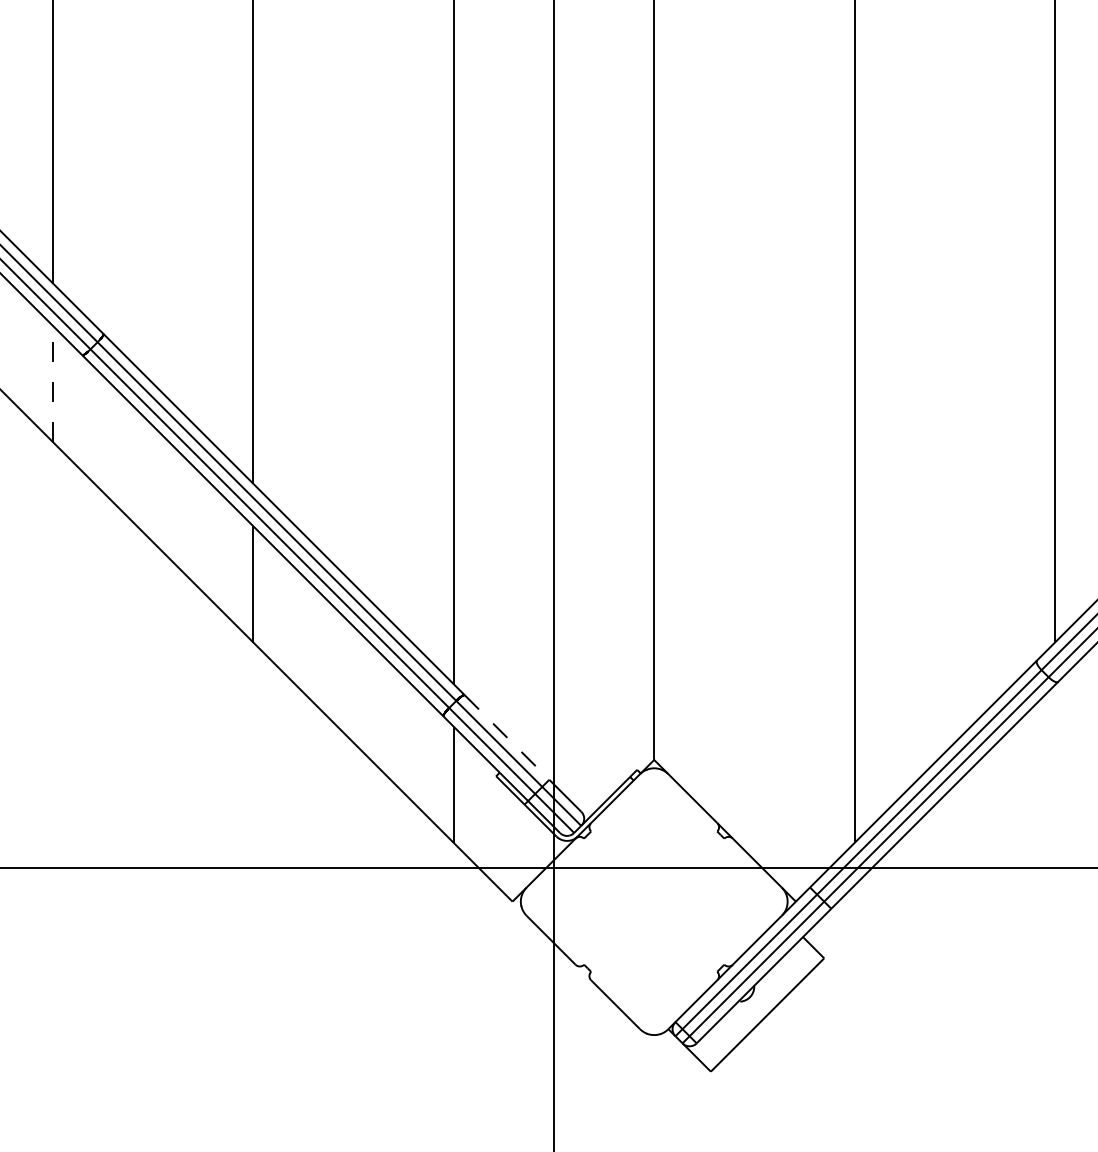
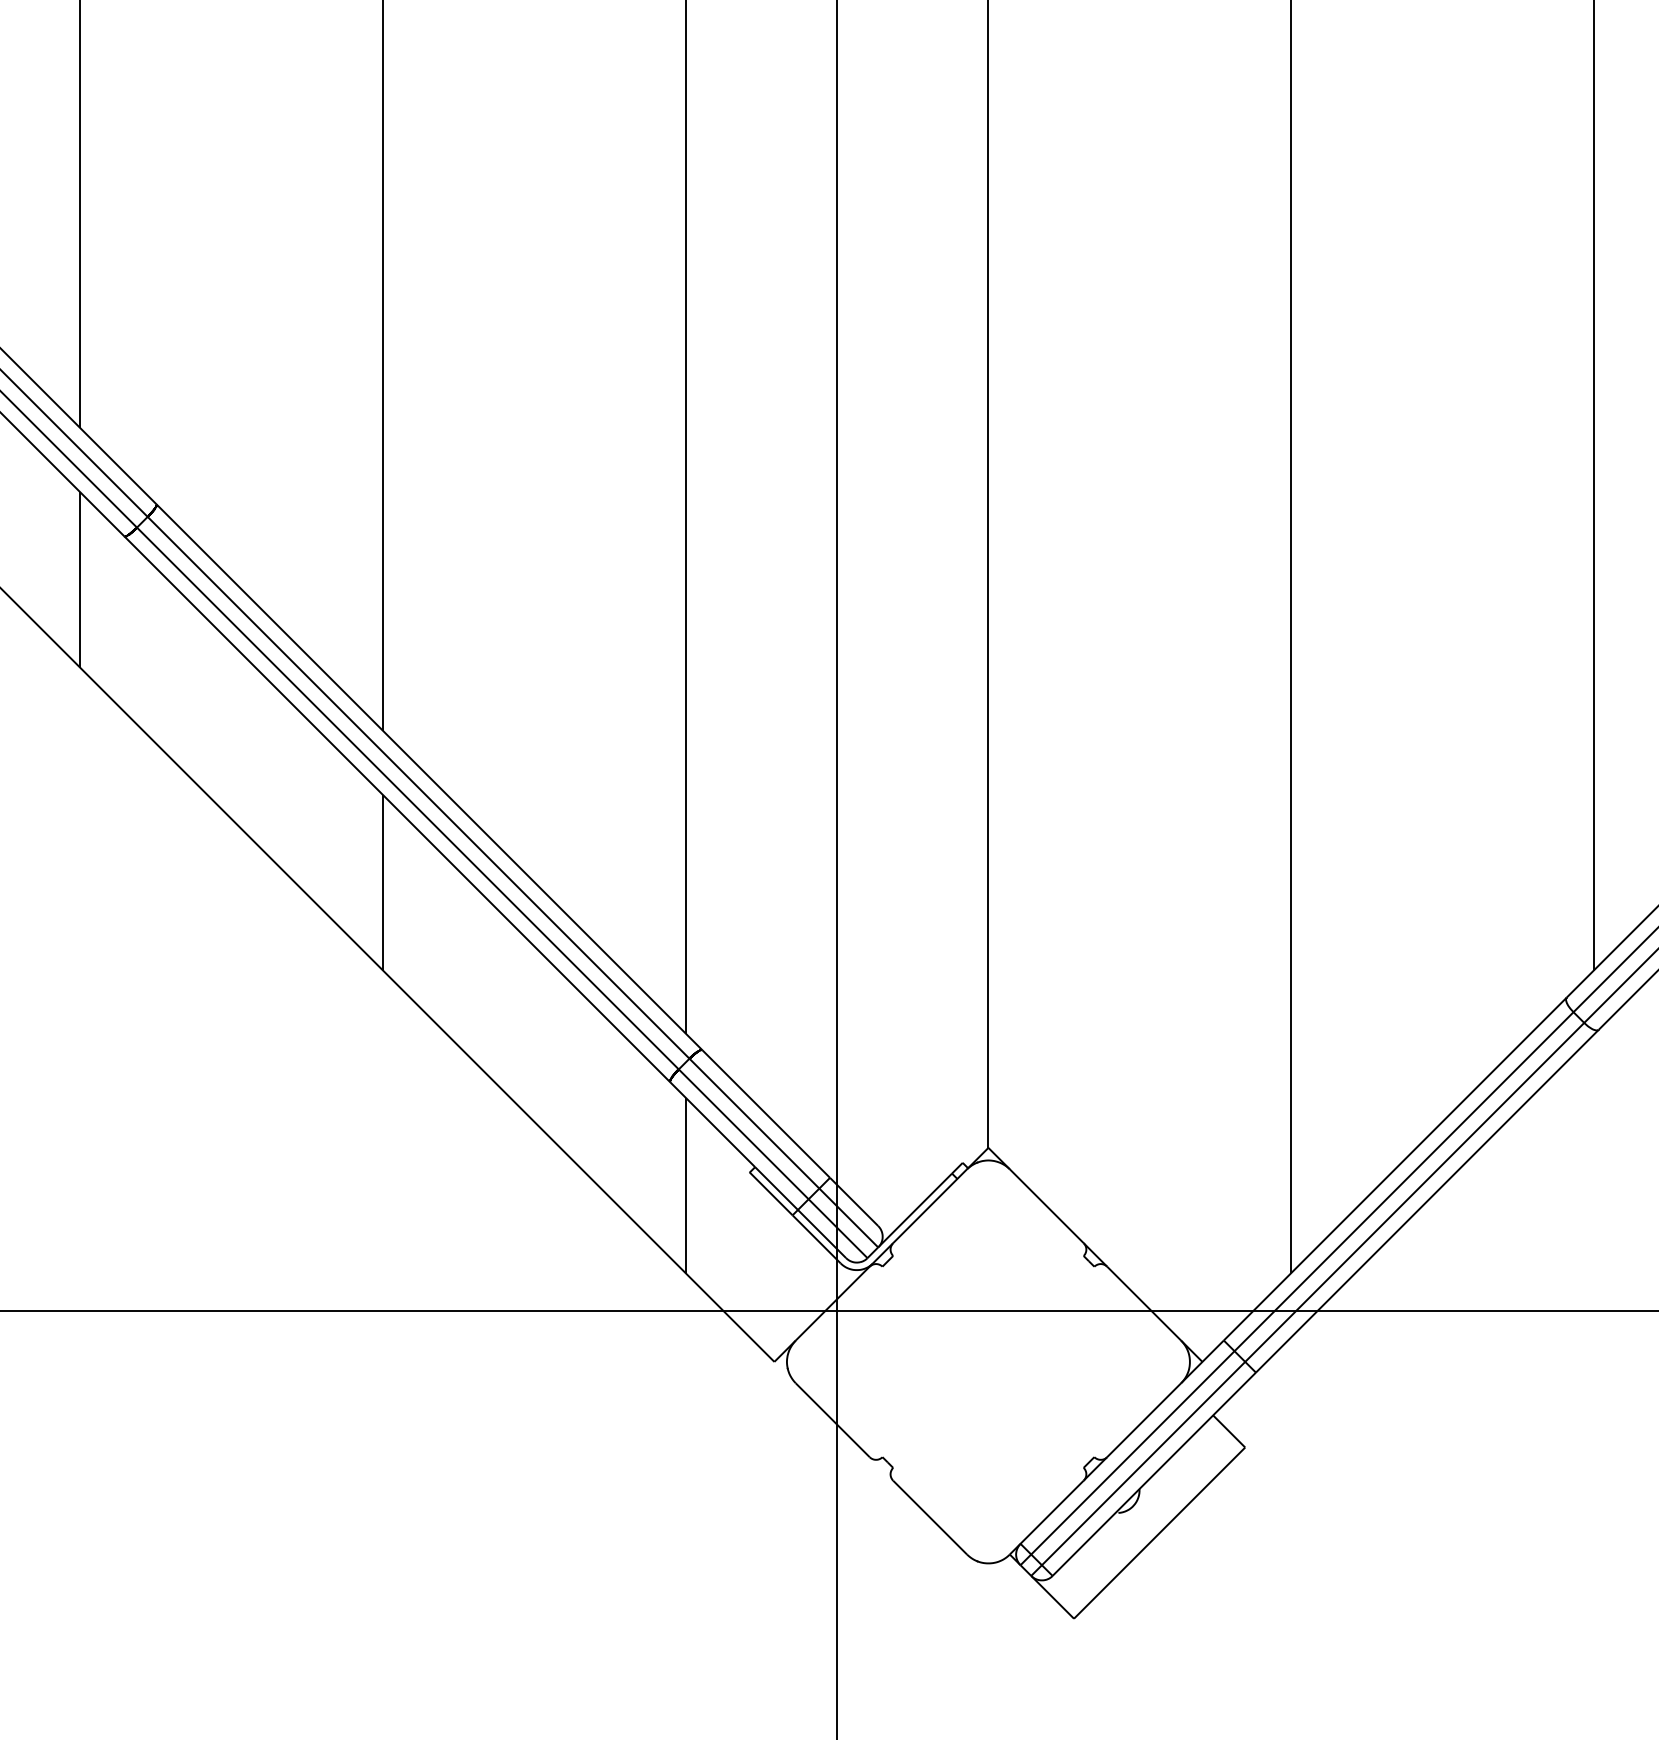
line: (53, 383) -> (81, 579), dashed -> solid
line: (507, 737) -> (766, 1113), dashed -> solid

